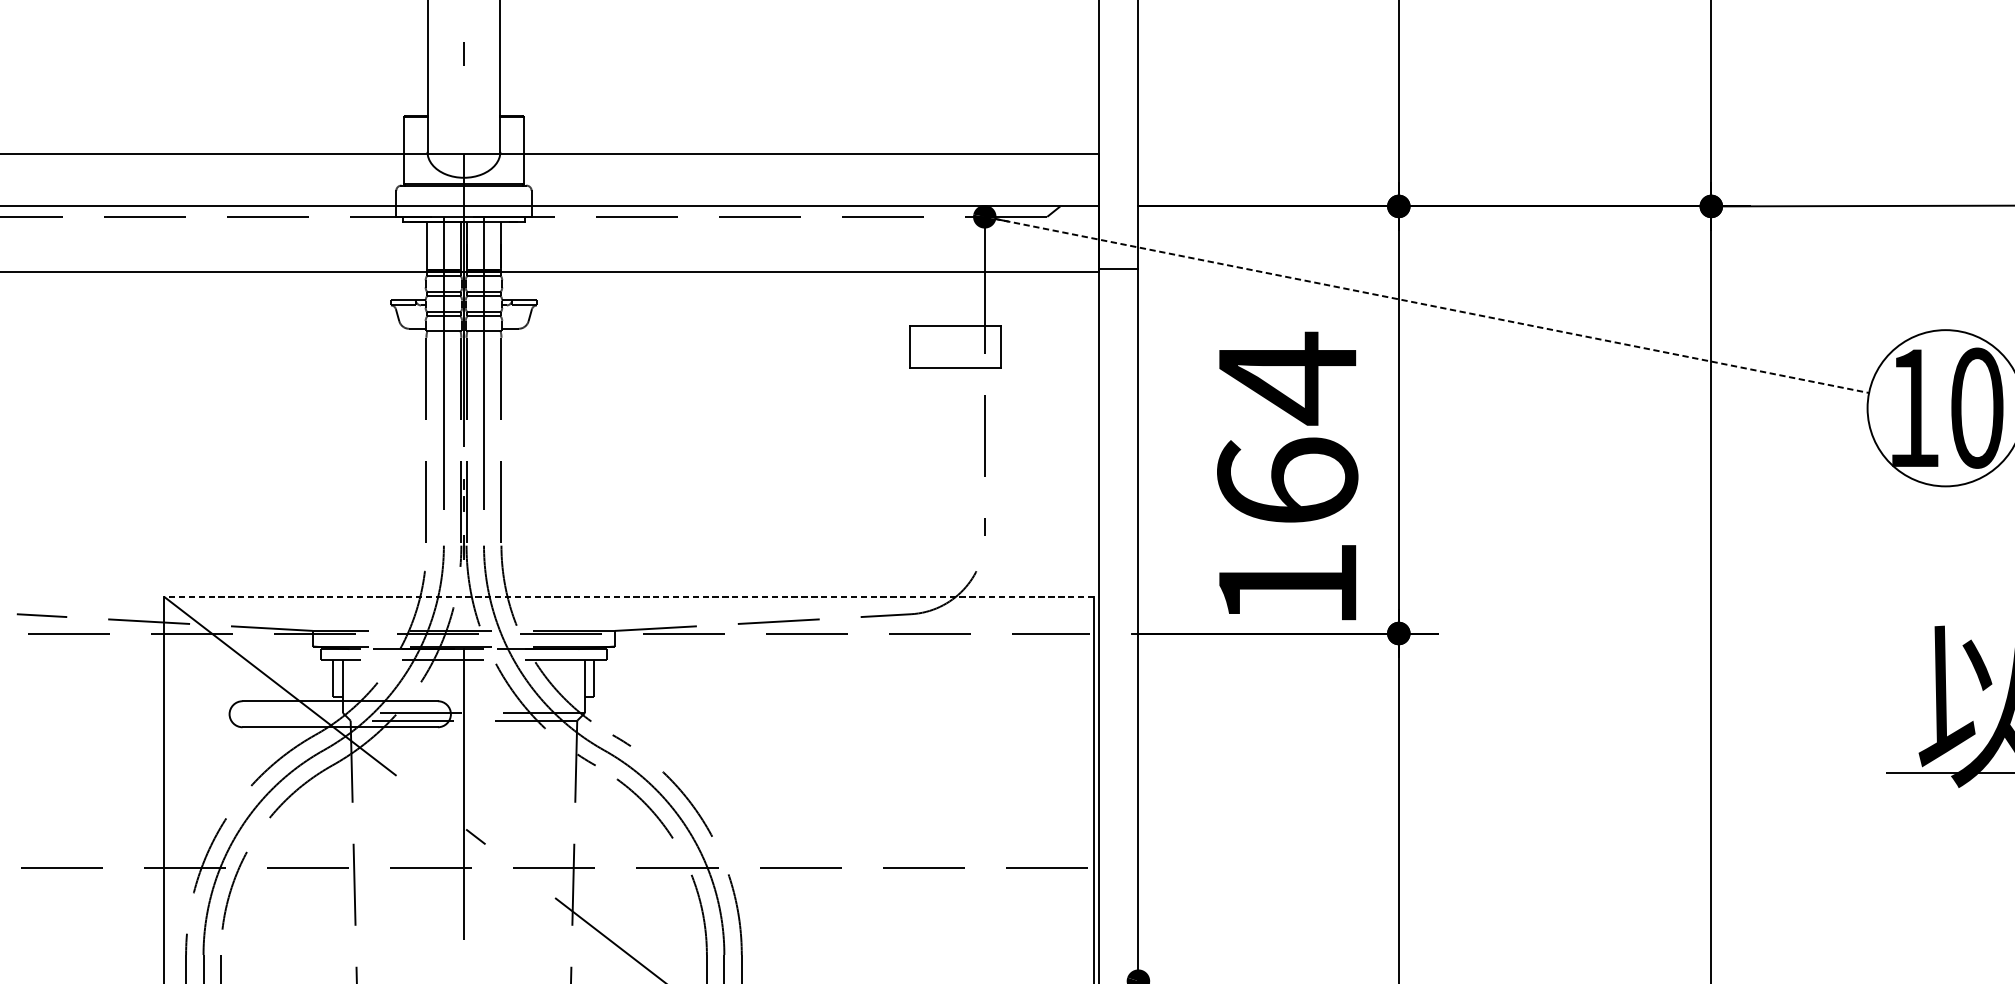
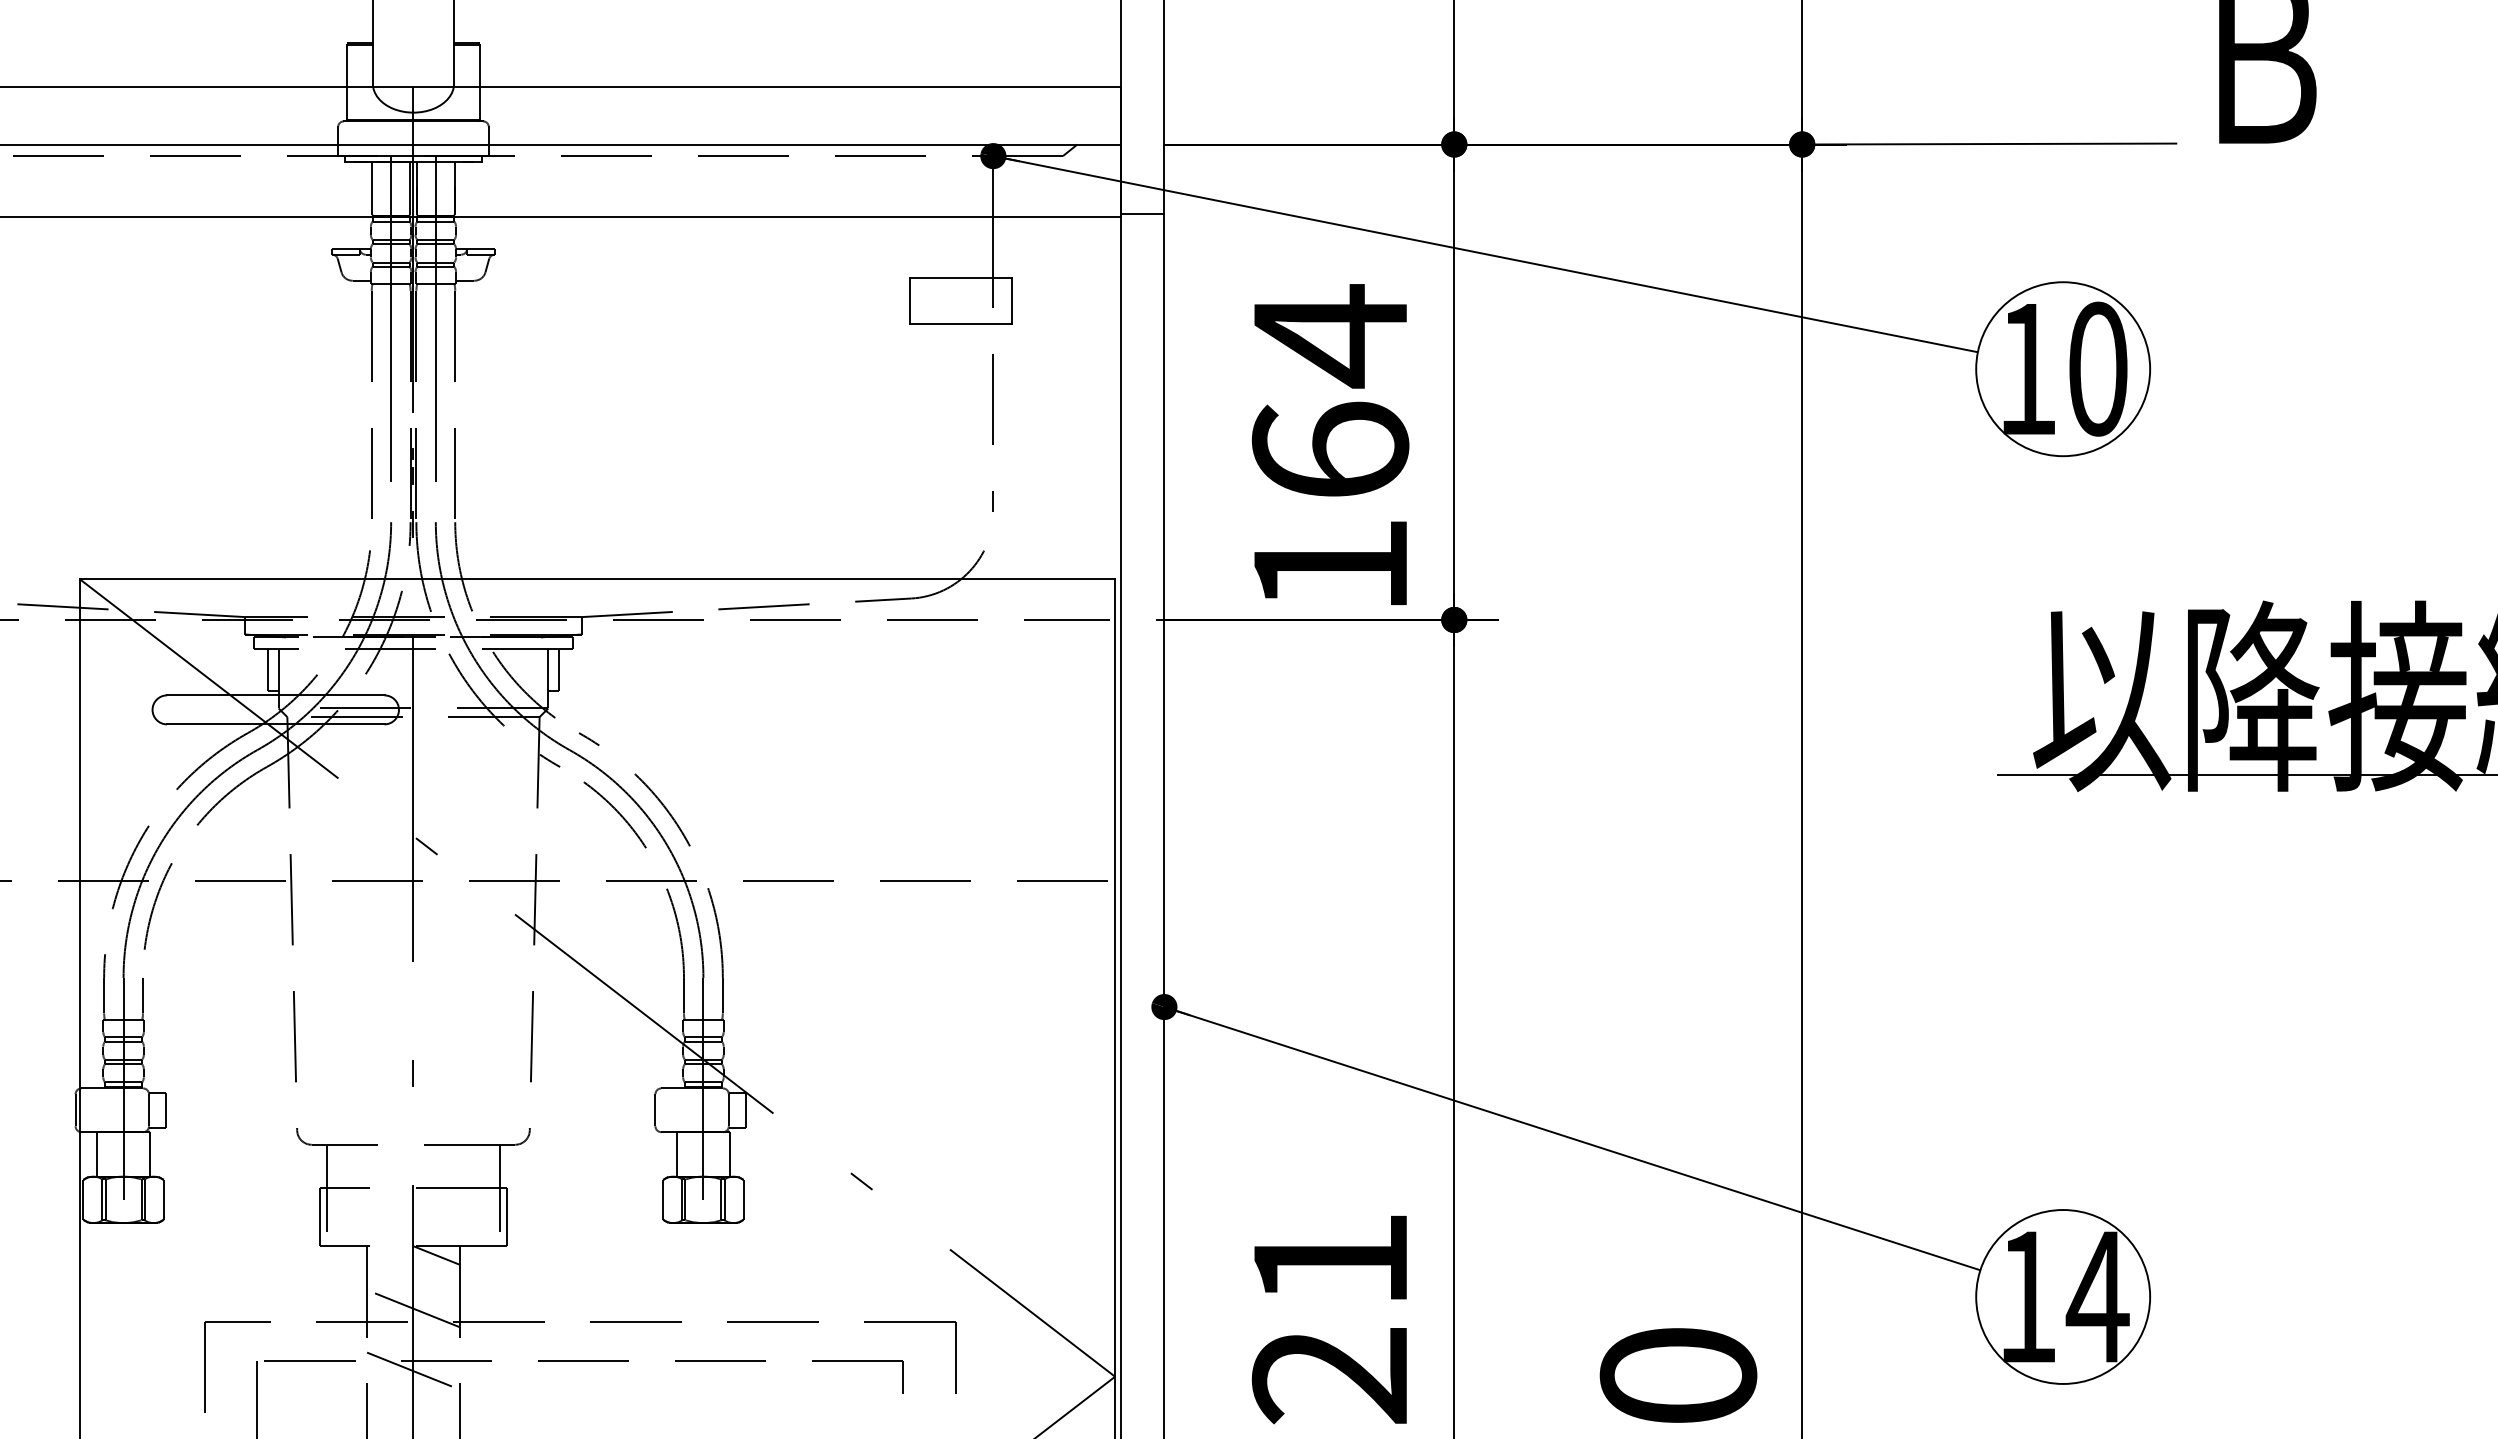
line: (1426, 305) -> (1485, 254), dashed -> solid
line: (629, 597) -> (597, 579), dashed -> solid

